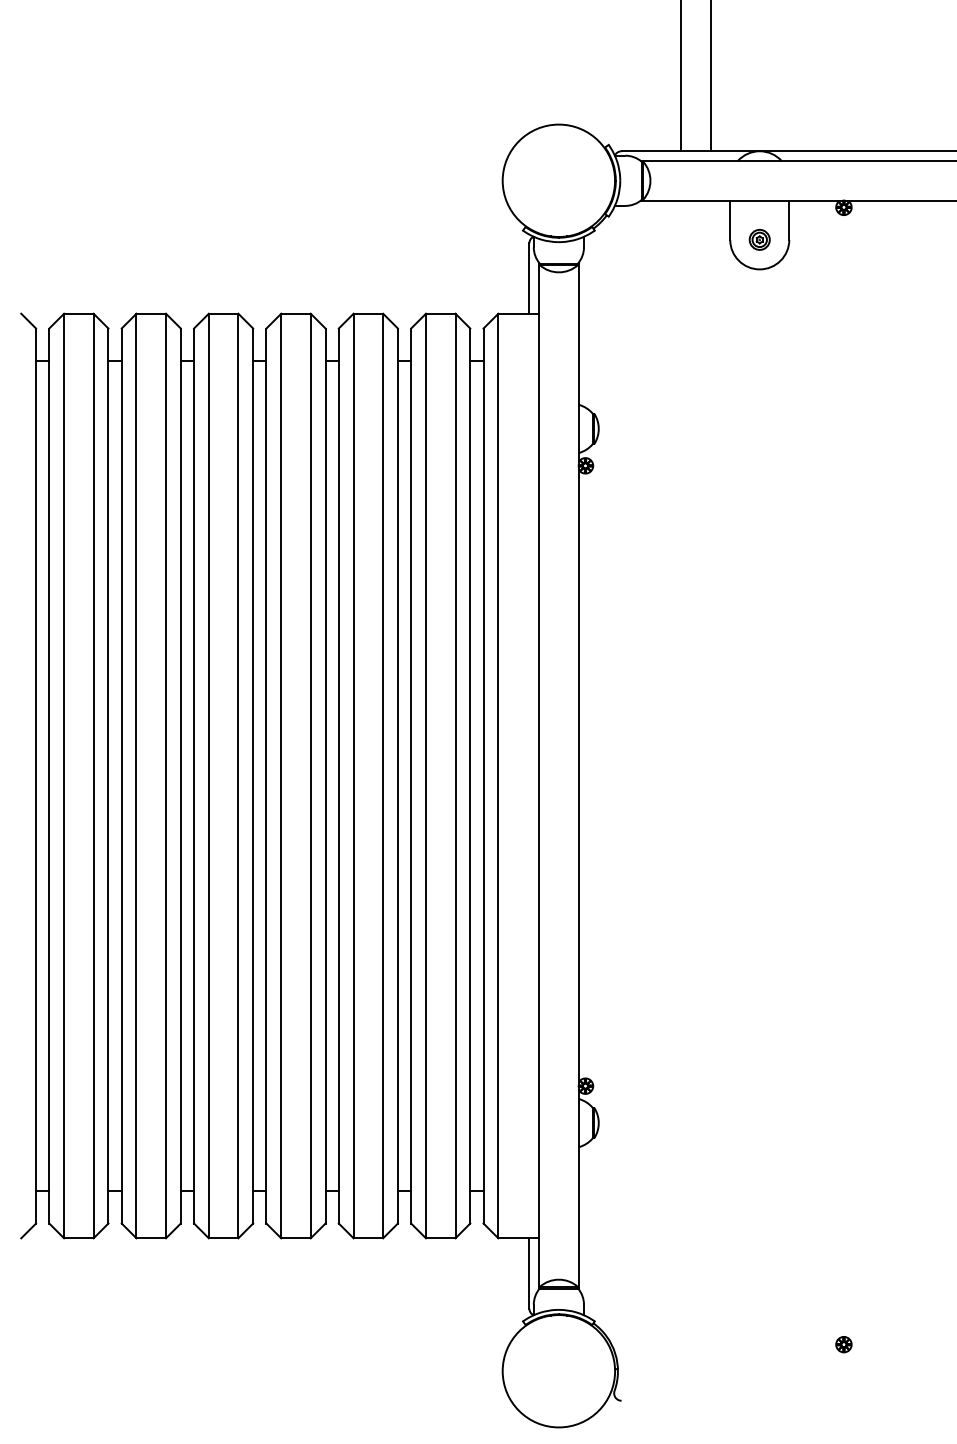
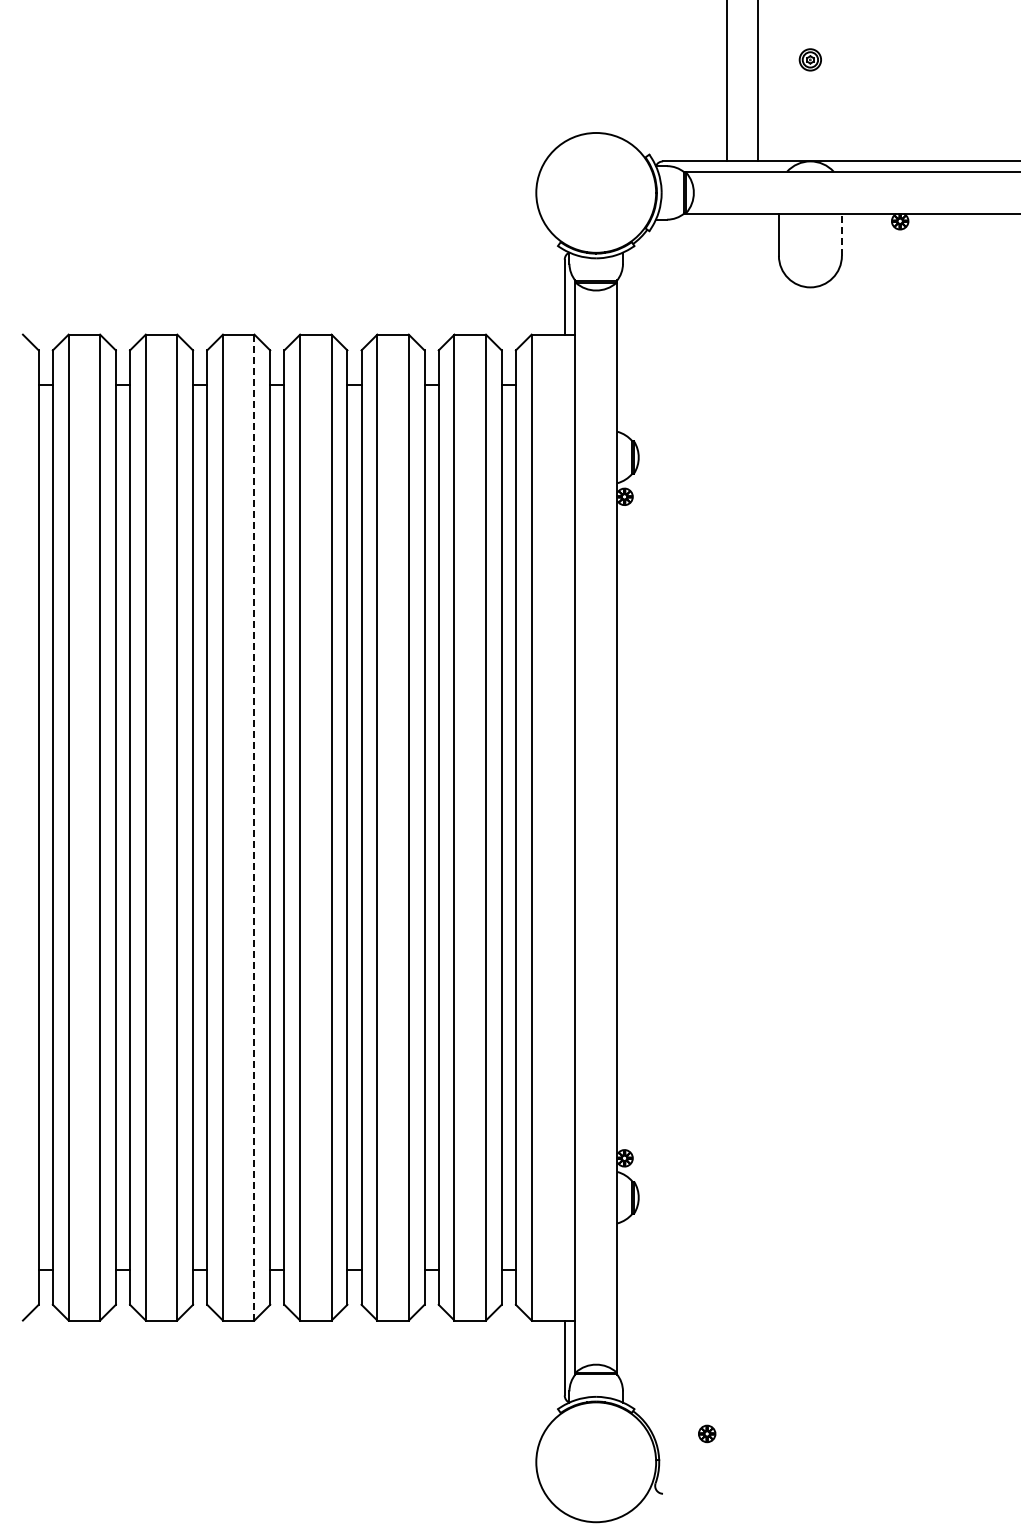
line: (788, 220) -> (841, 235), solid -> dashed
part: (758, 239) -> (809, 59), moved
line: (238, 775) -> (254, 827), solid -> dashed
part: (844, 1344) -> (707, 1433), moved

